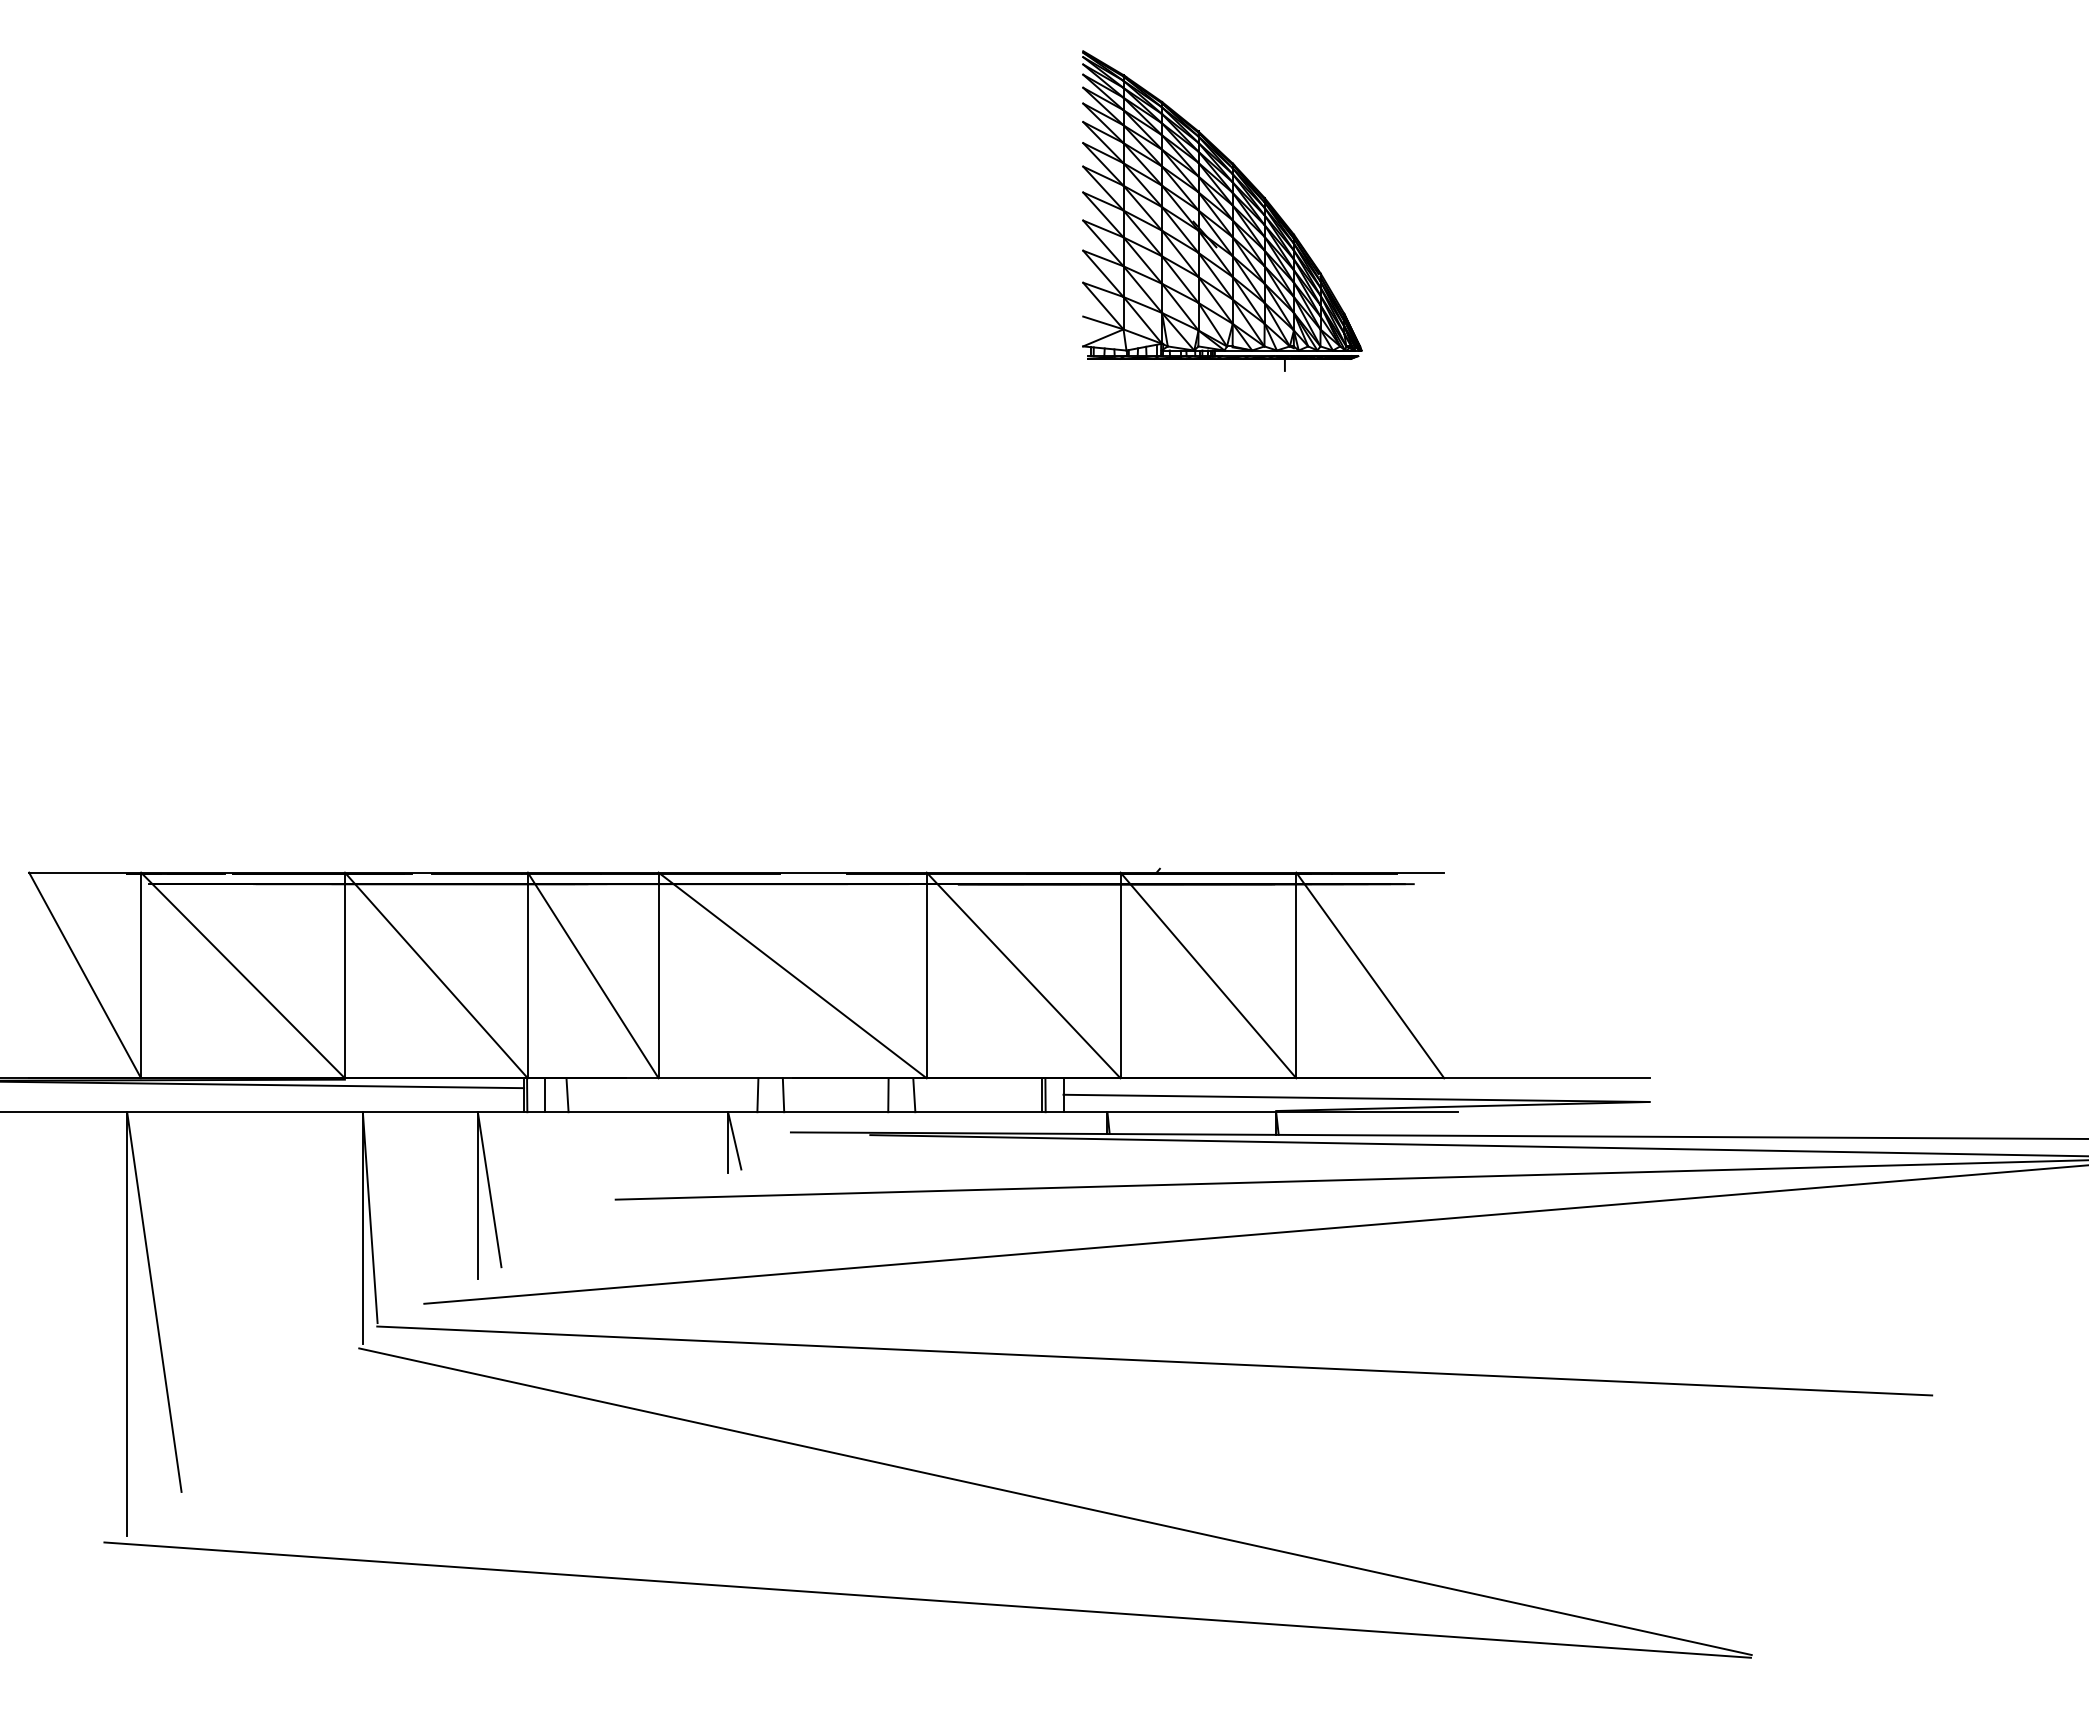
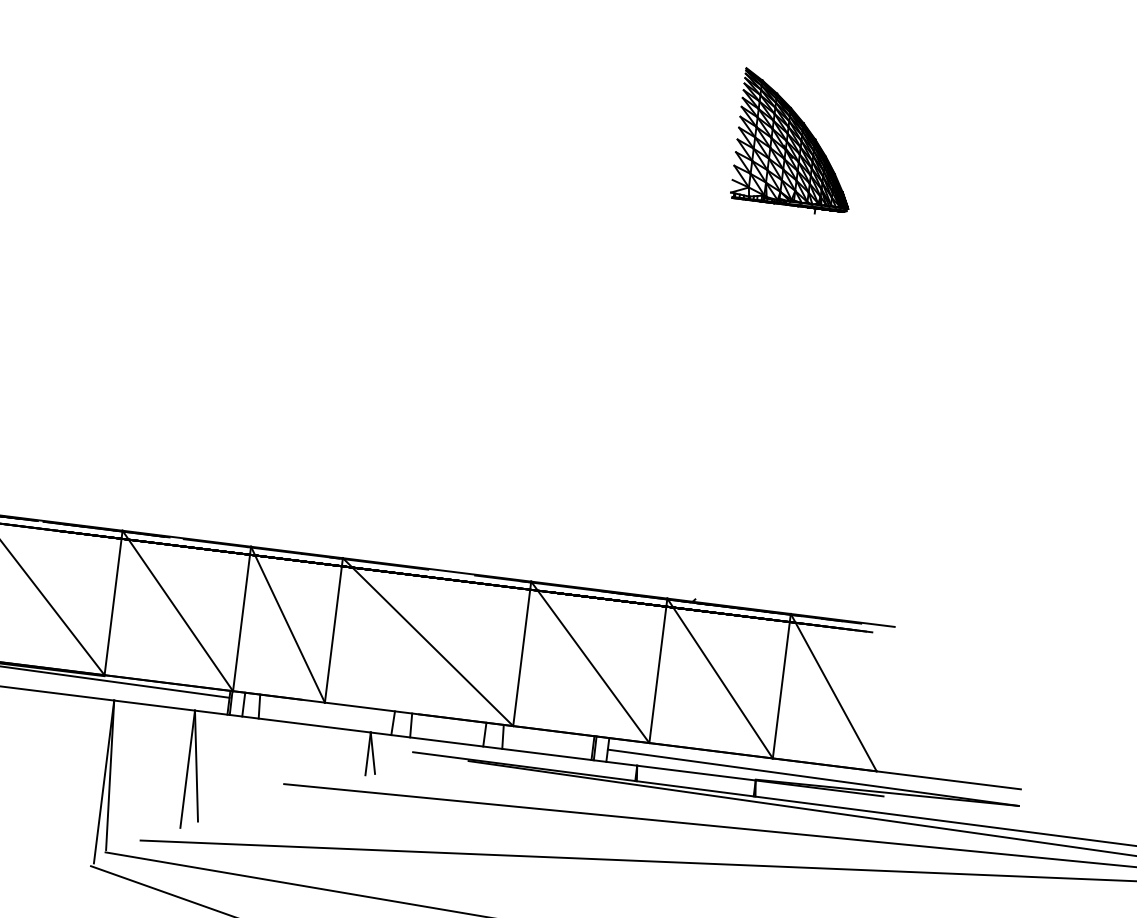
part: (1222, 210) -> (796, 142), size x0.6

